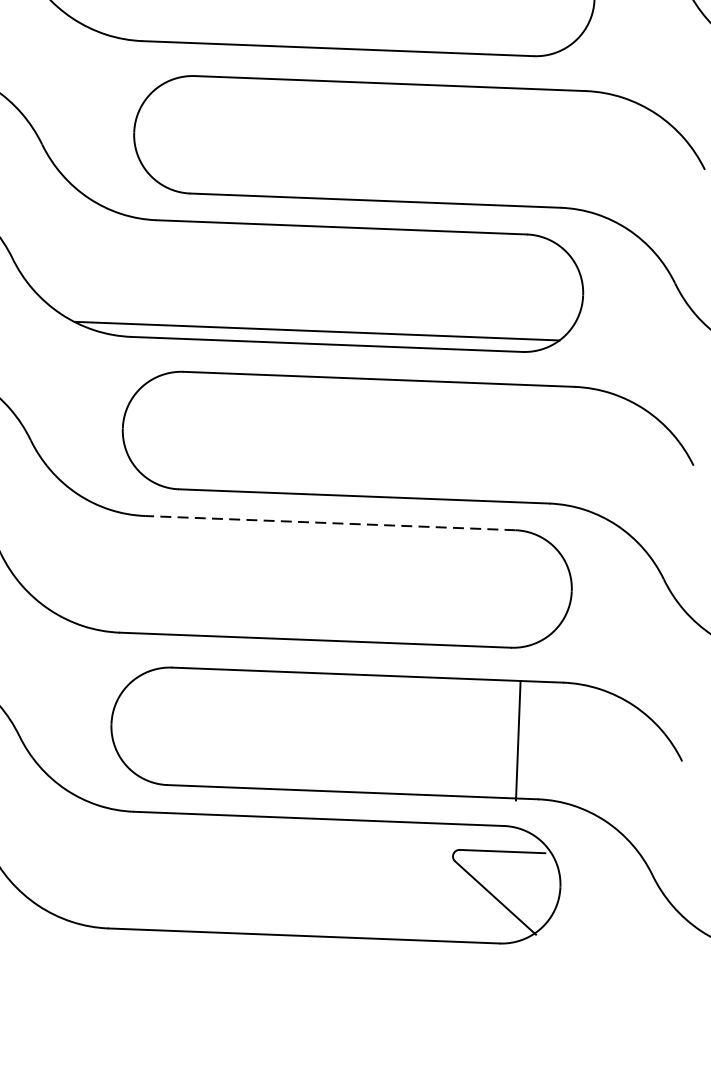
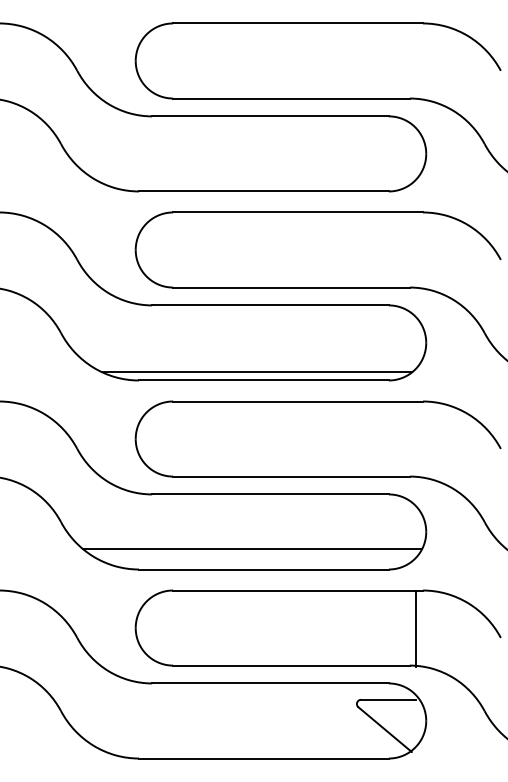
line: (330, 523) -> (270, 494), dashed -> solid
line: (298, 606) -> (252, 548), added
line: (517, 740) -> (415, 628), moved

